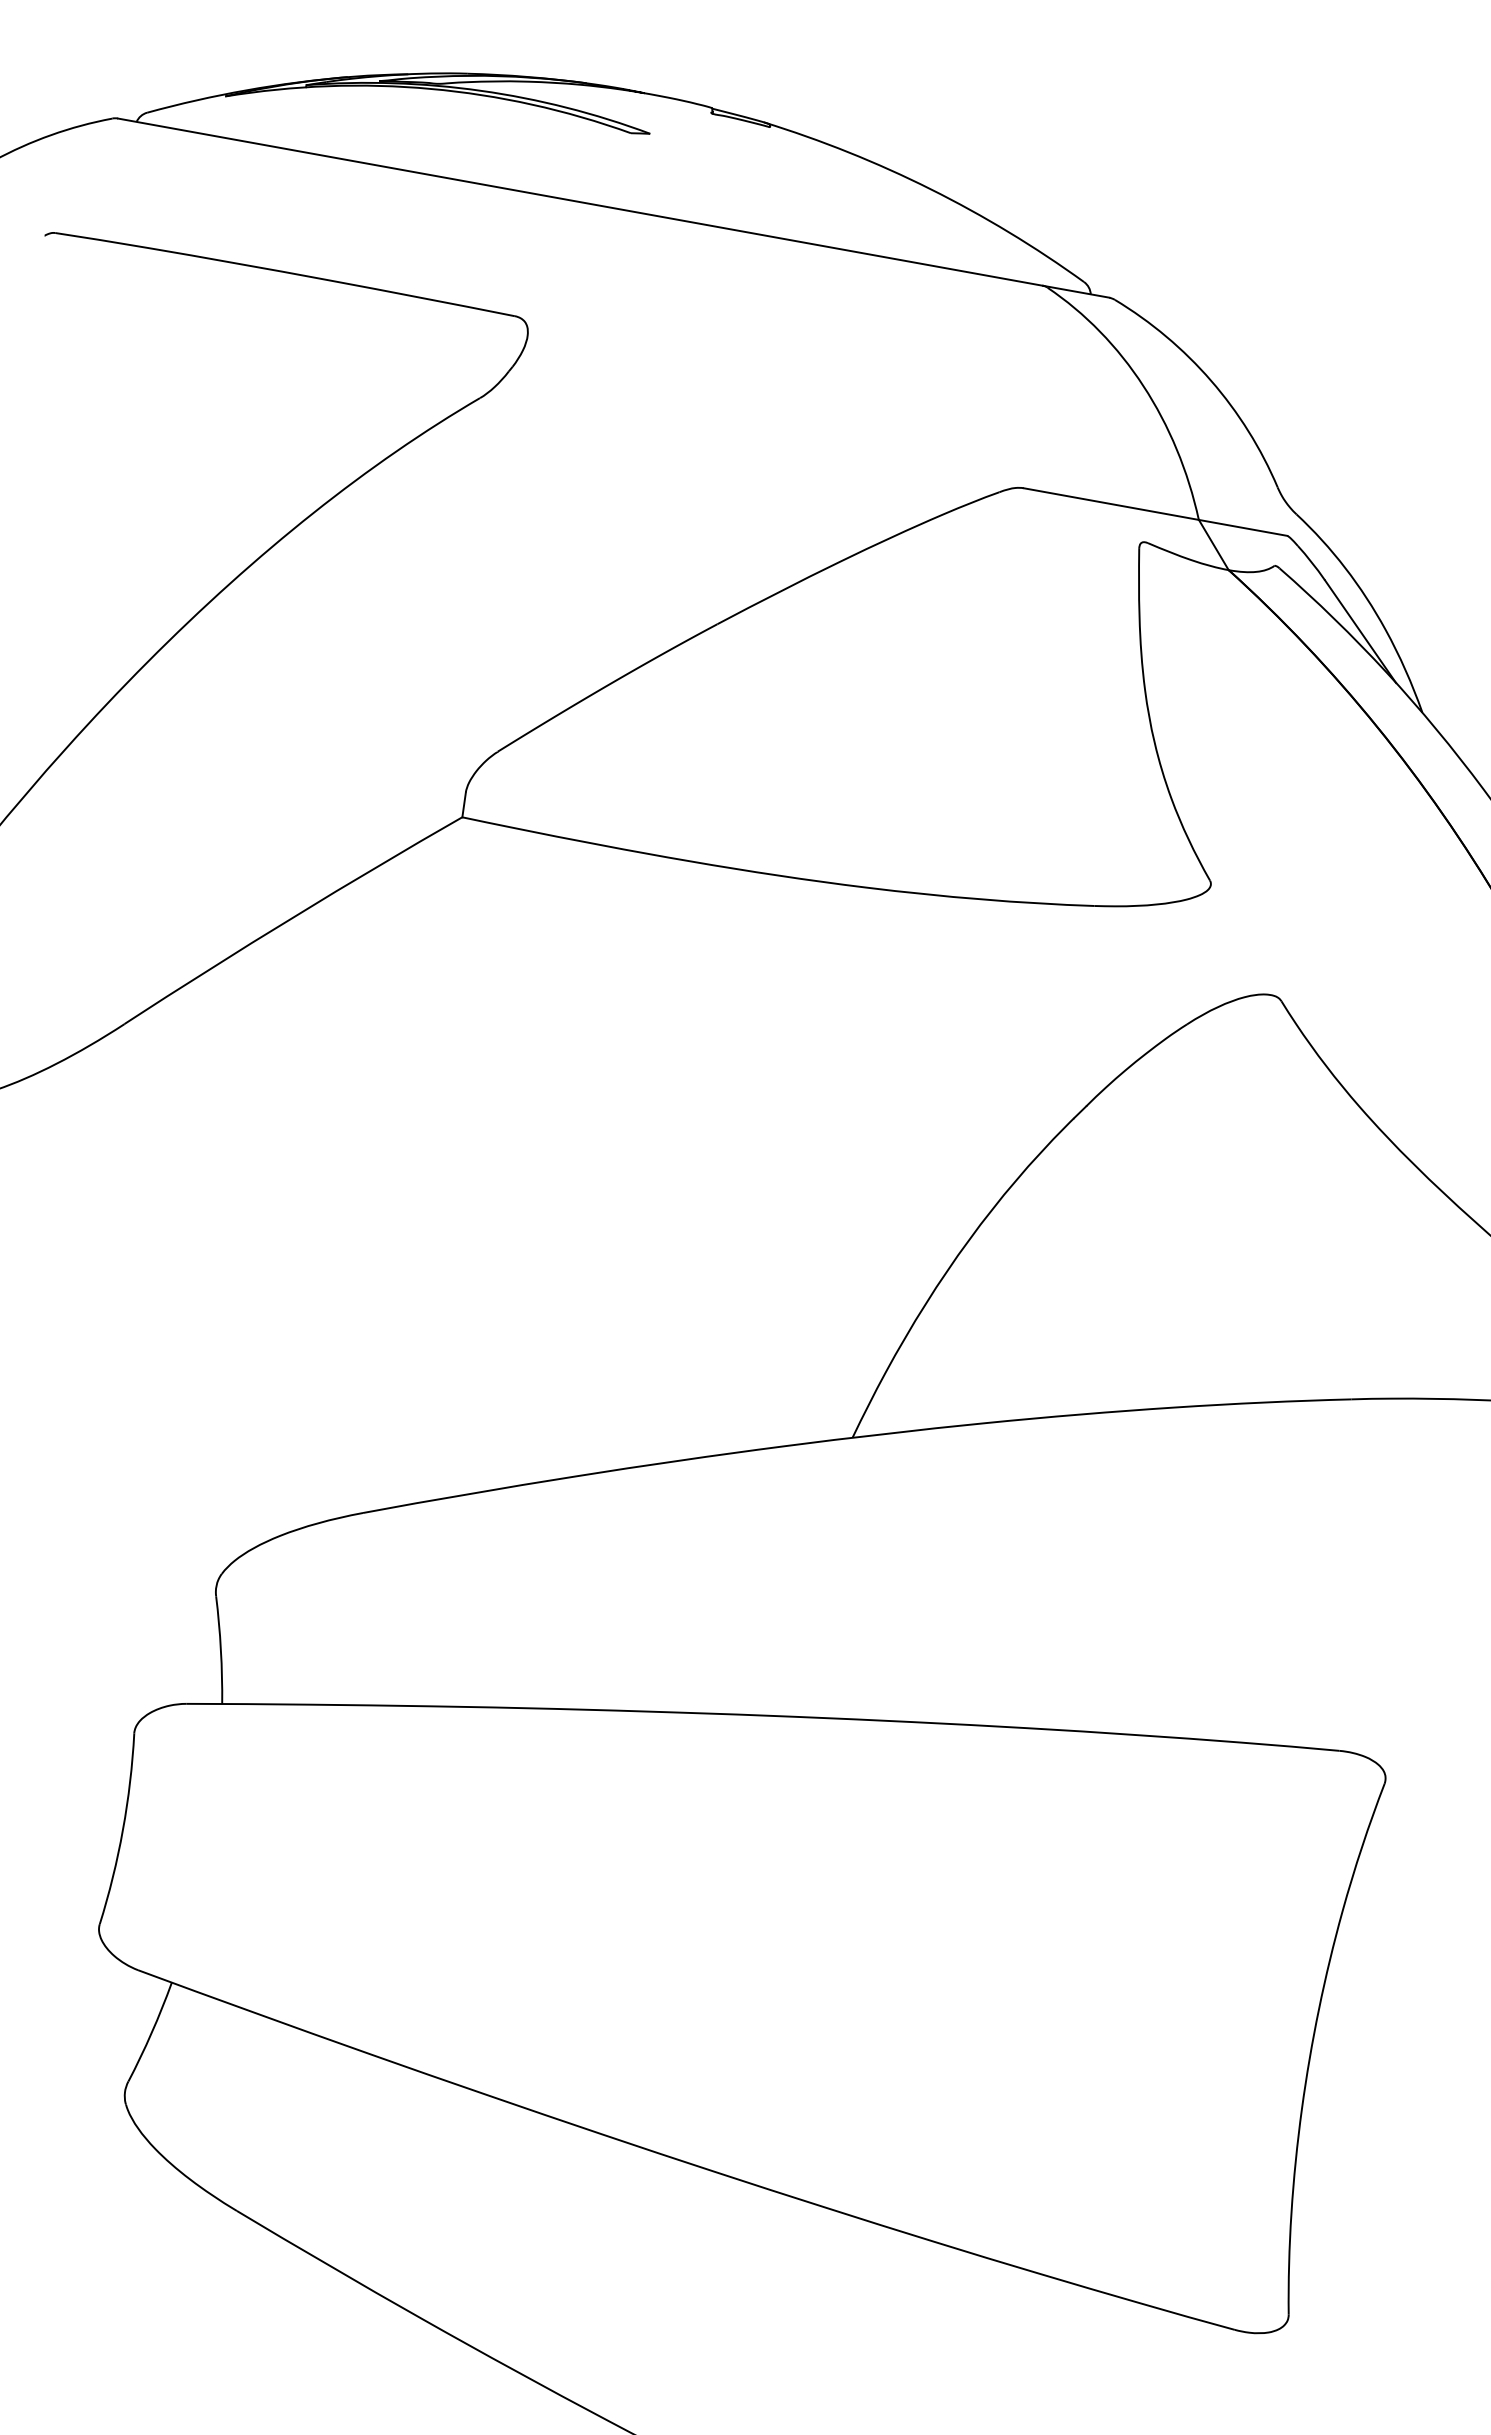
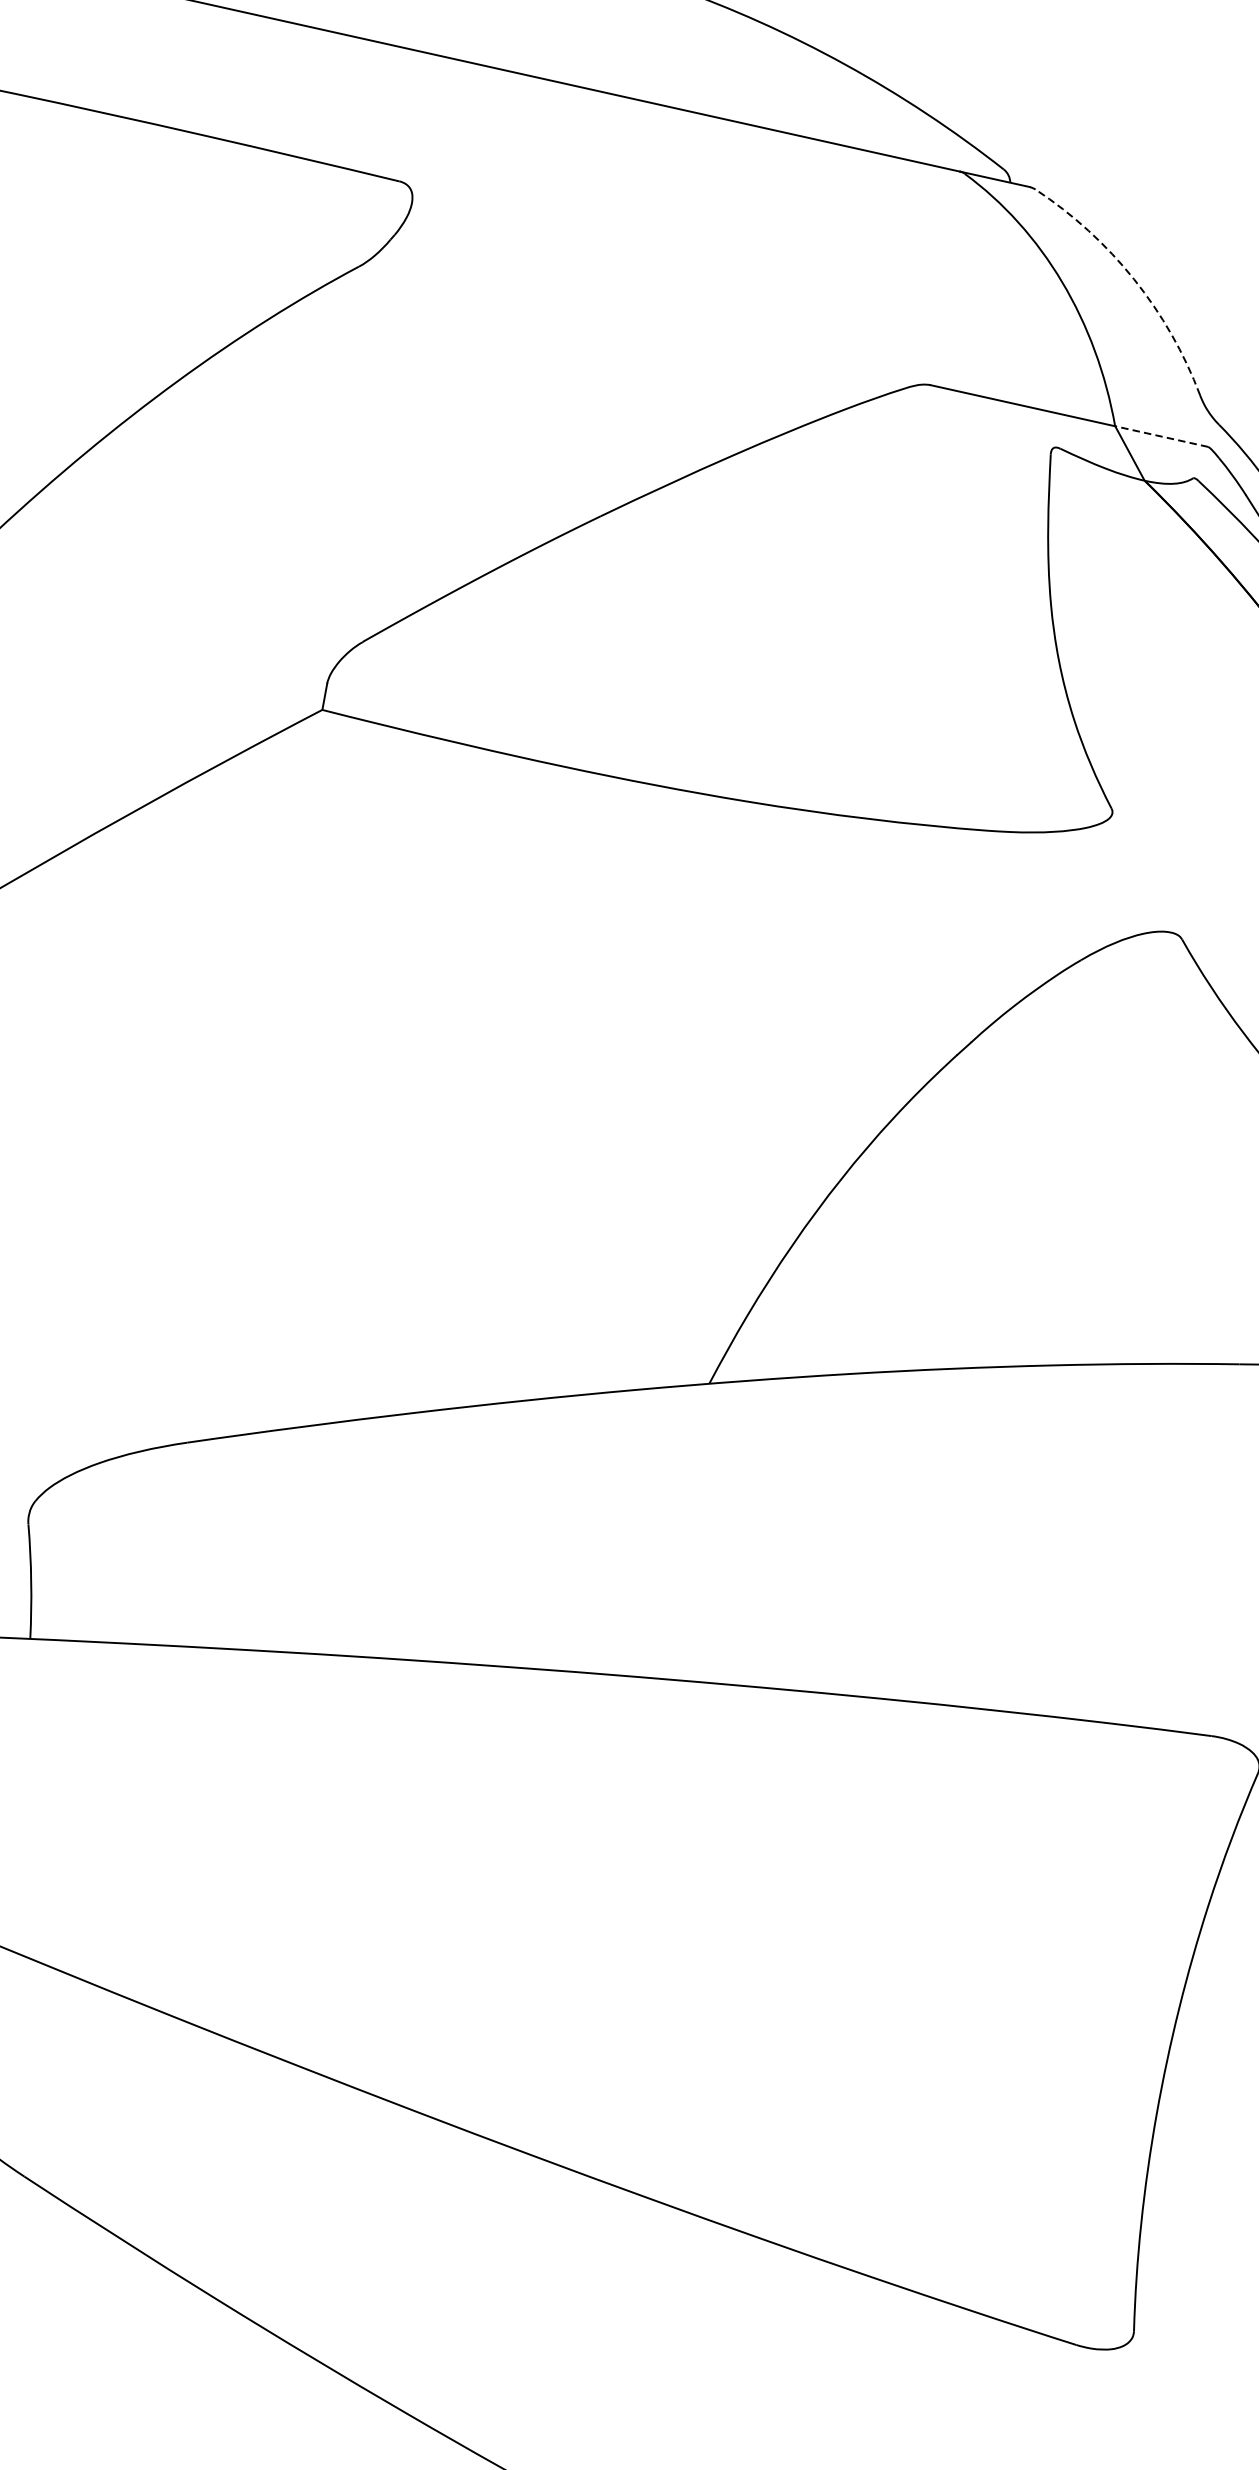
arc: (1211, 380) -> (1134, 279), solid -> dashed
line: (1243, 527) -> (1162, 436), solid -> dashed

